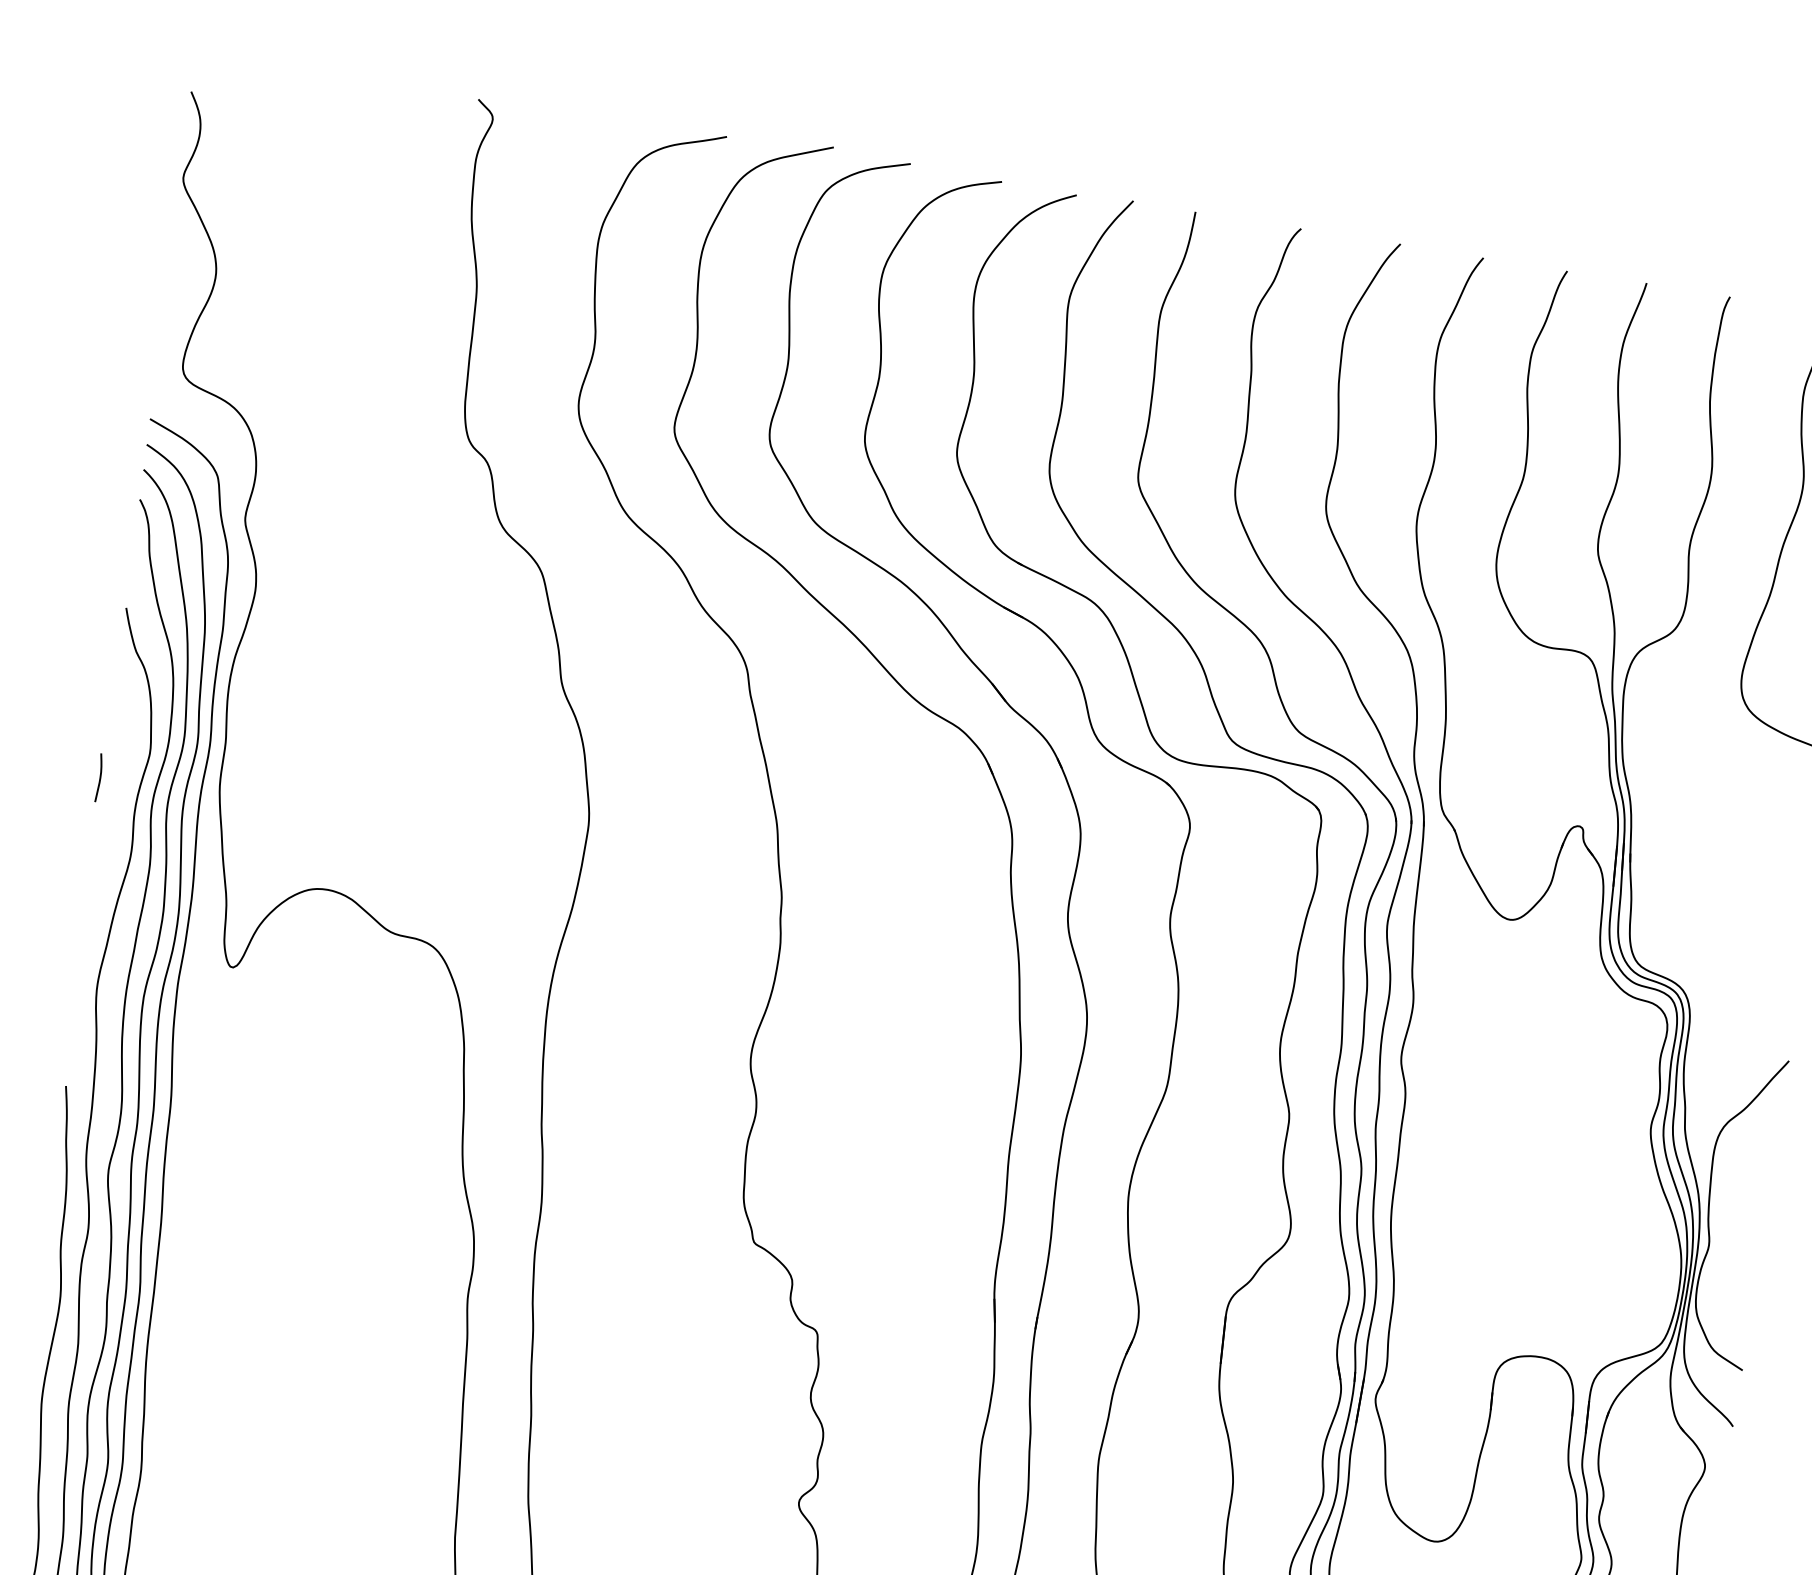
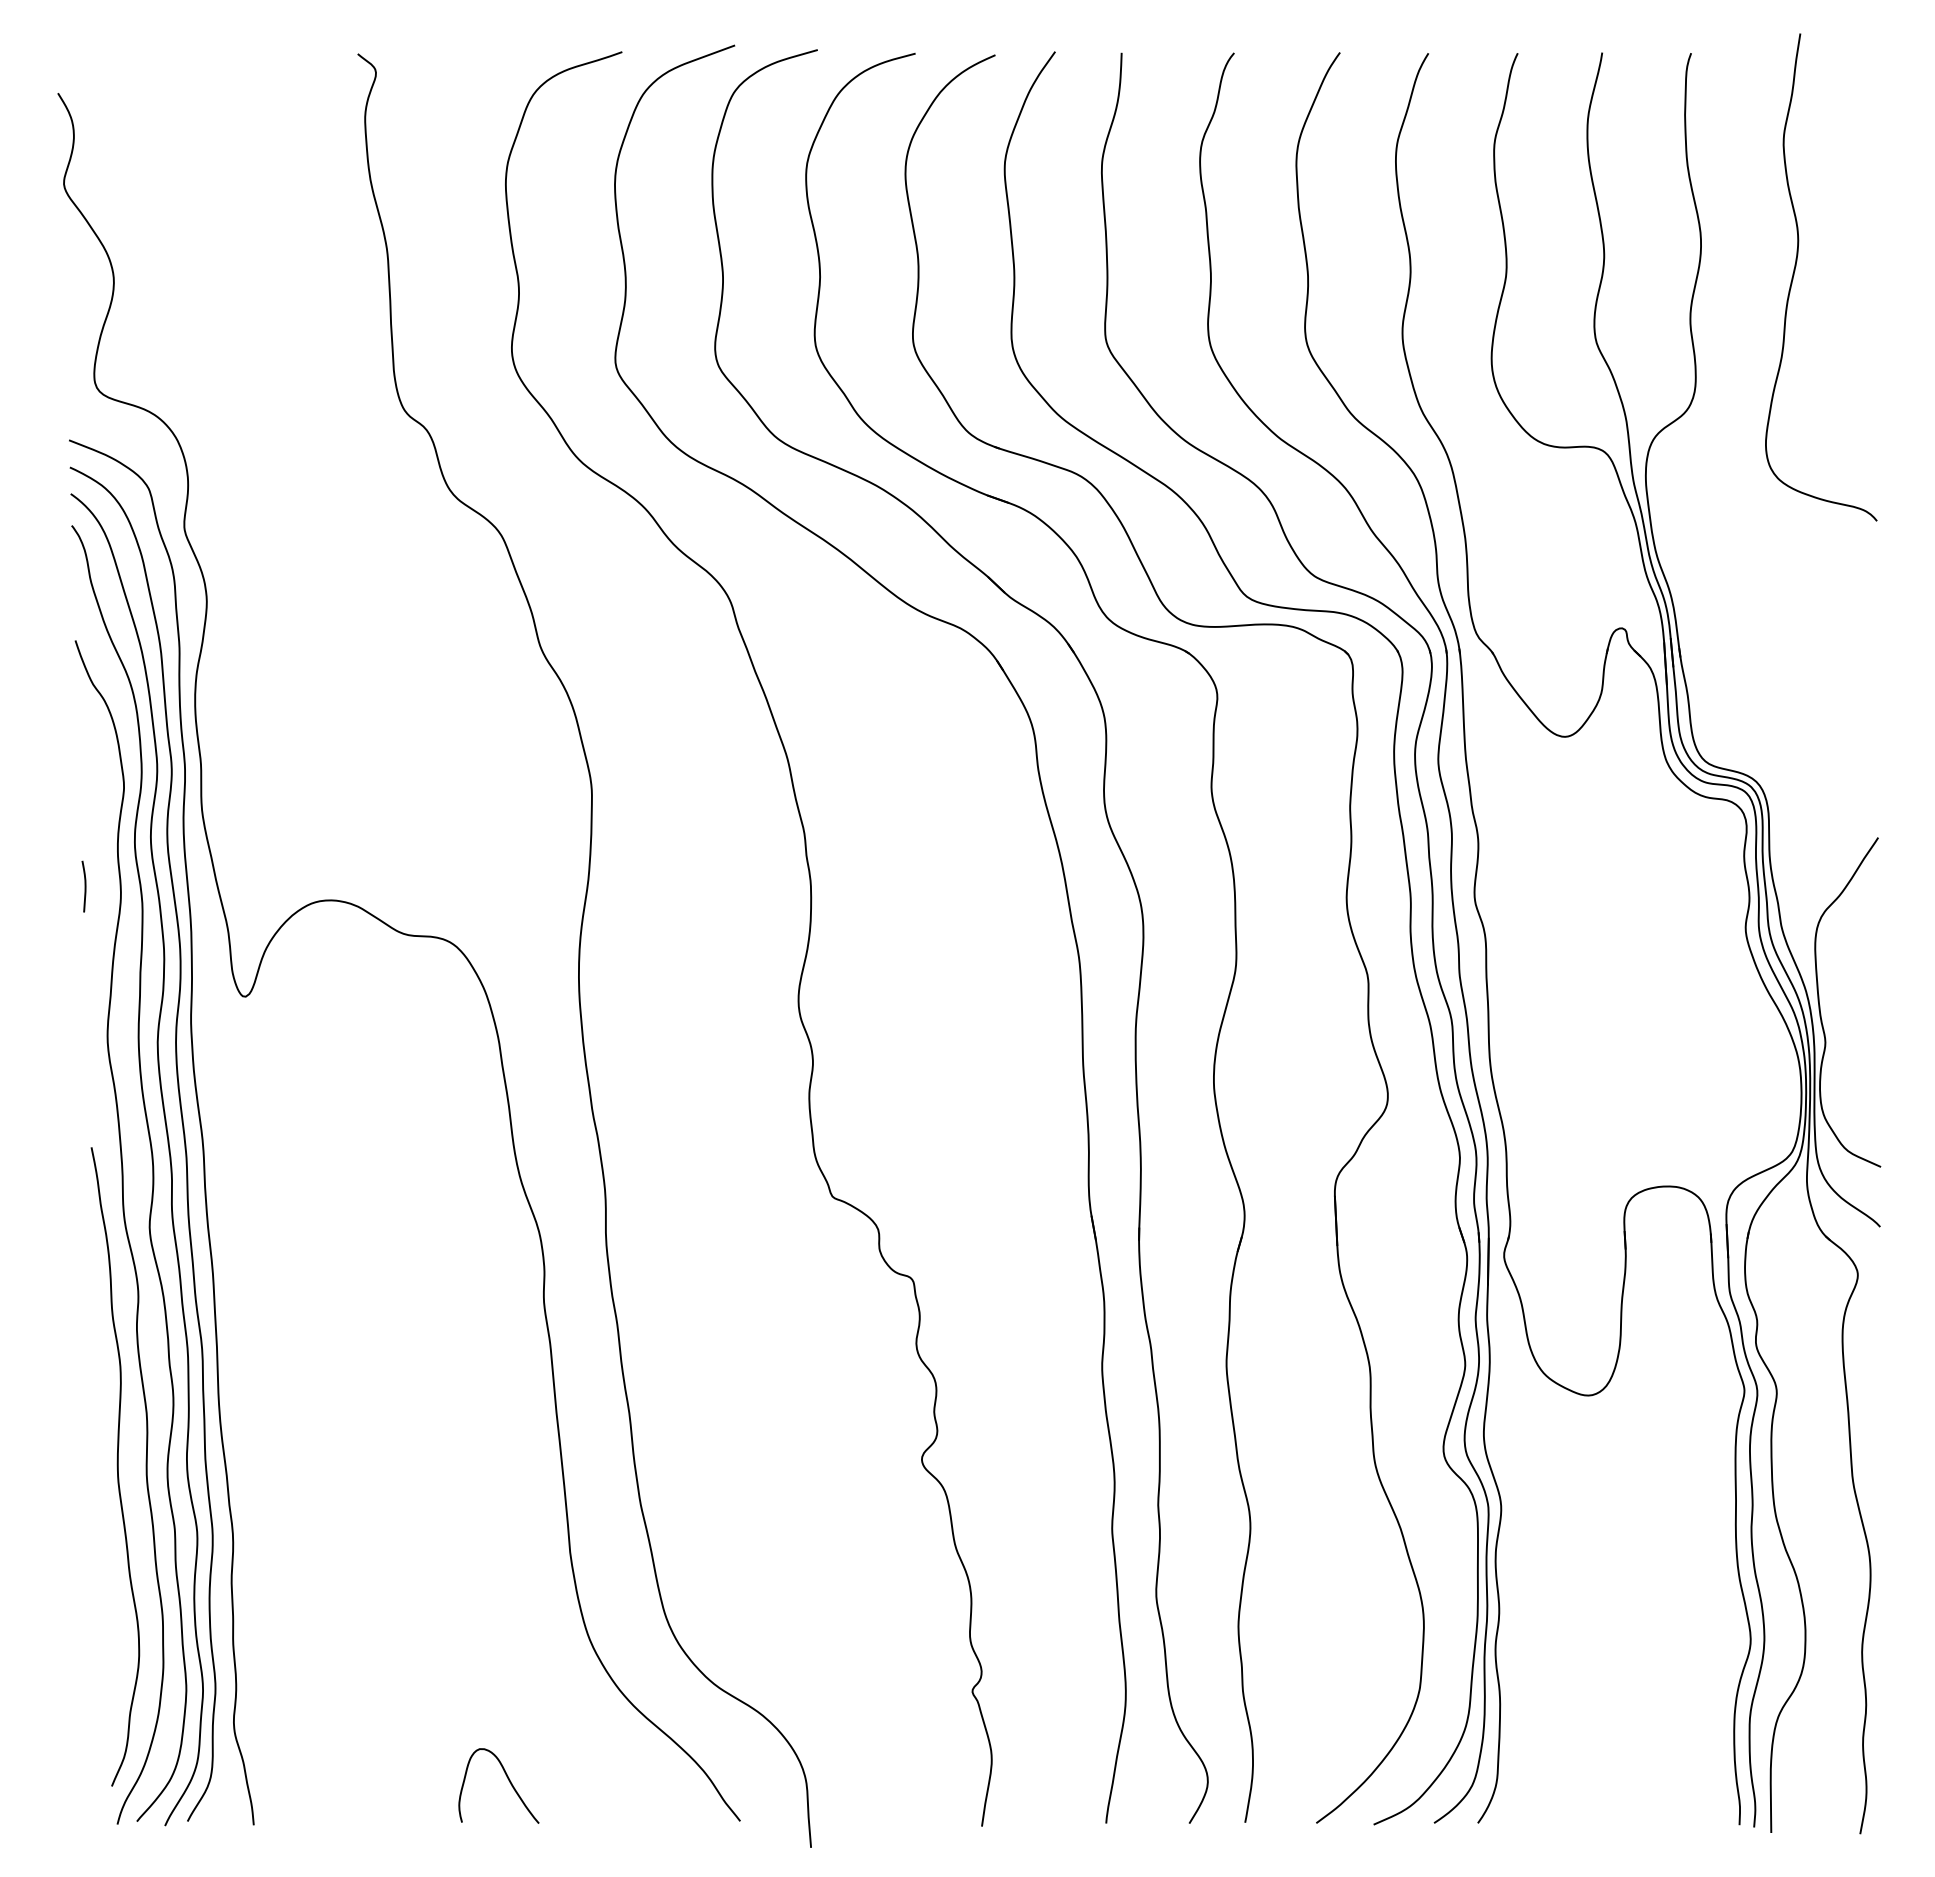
curve: (99, 777) -> (84, 886), moved

